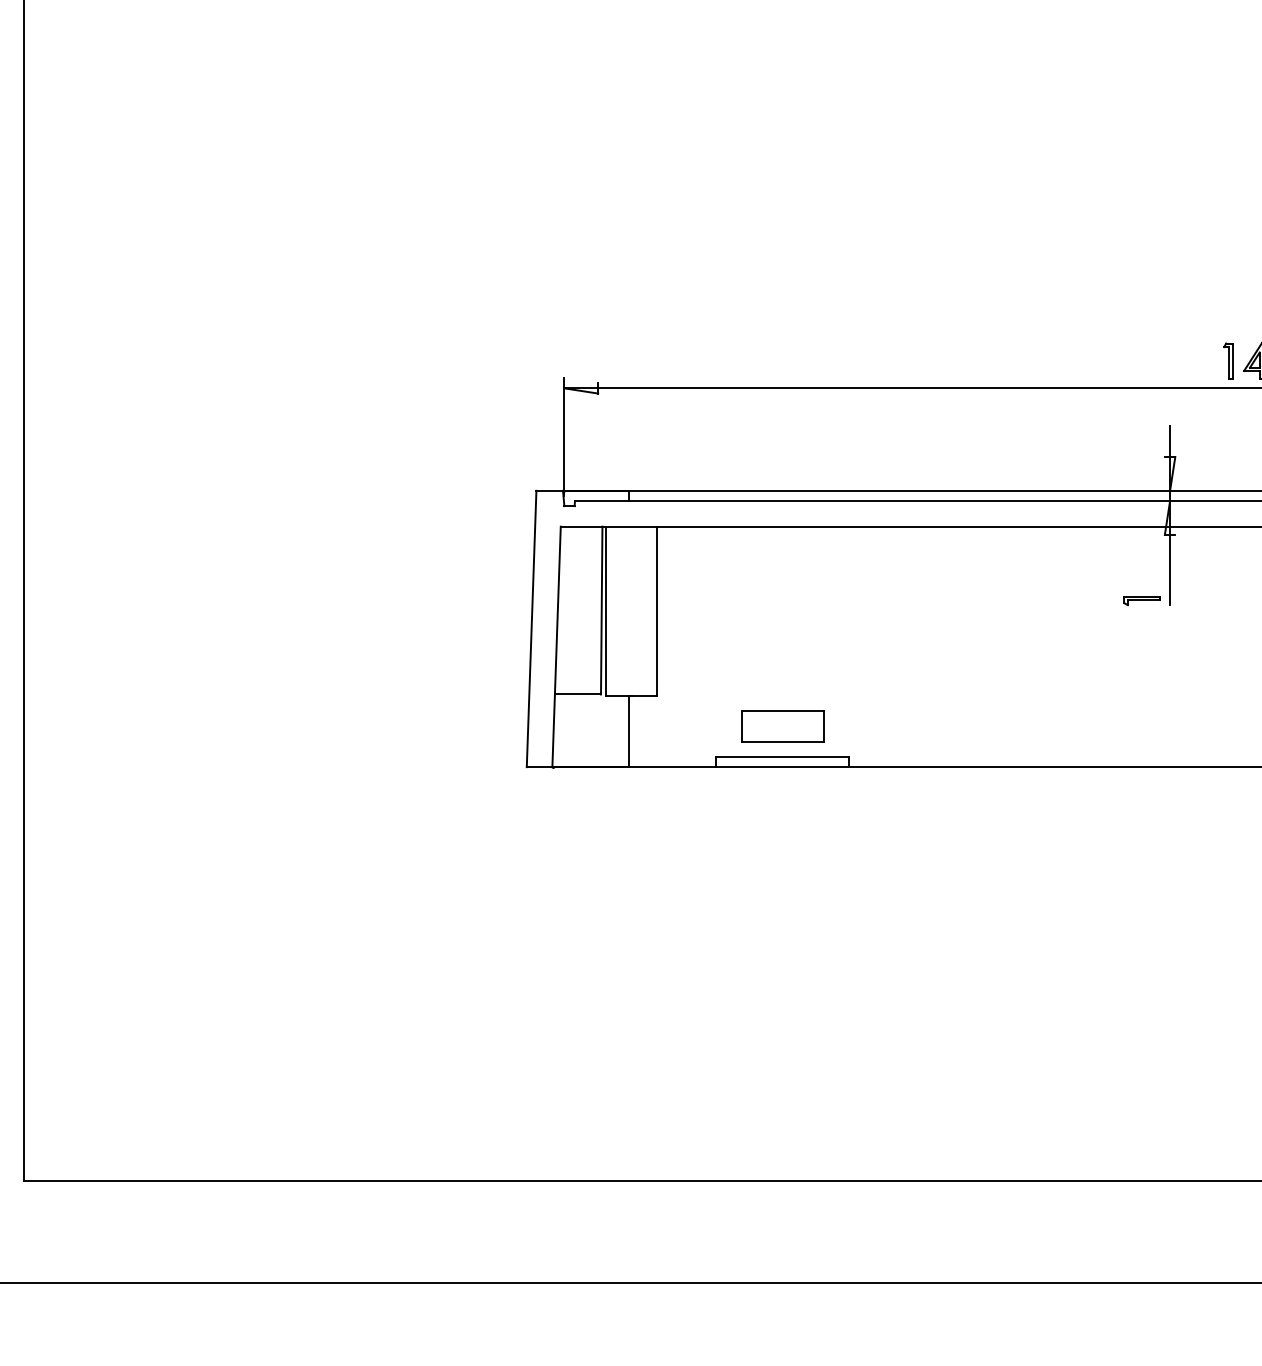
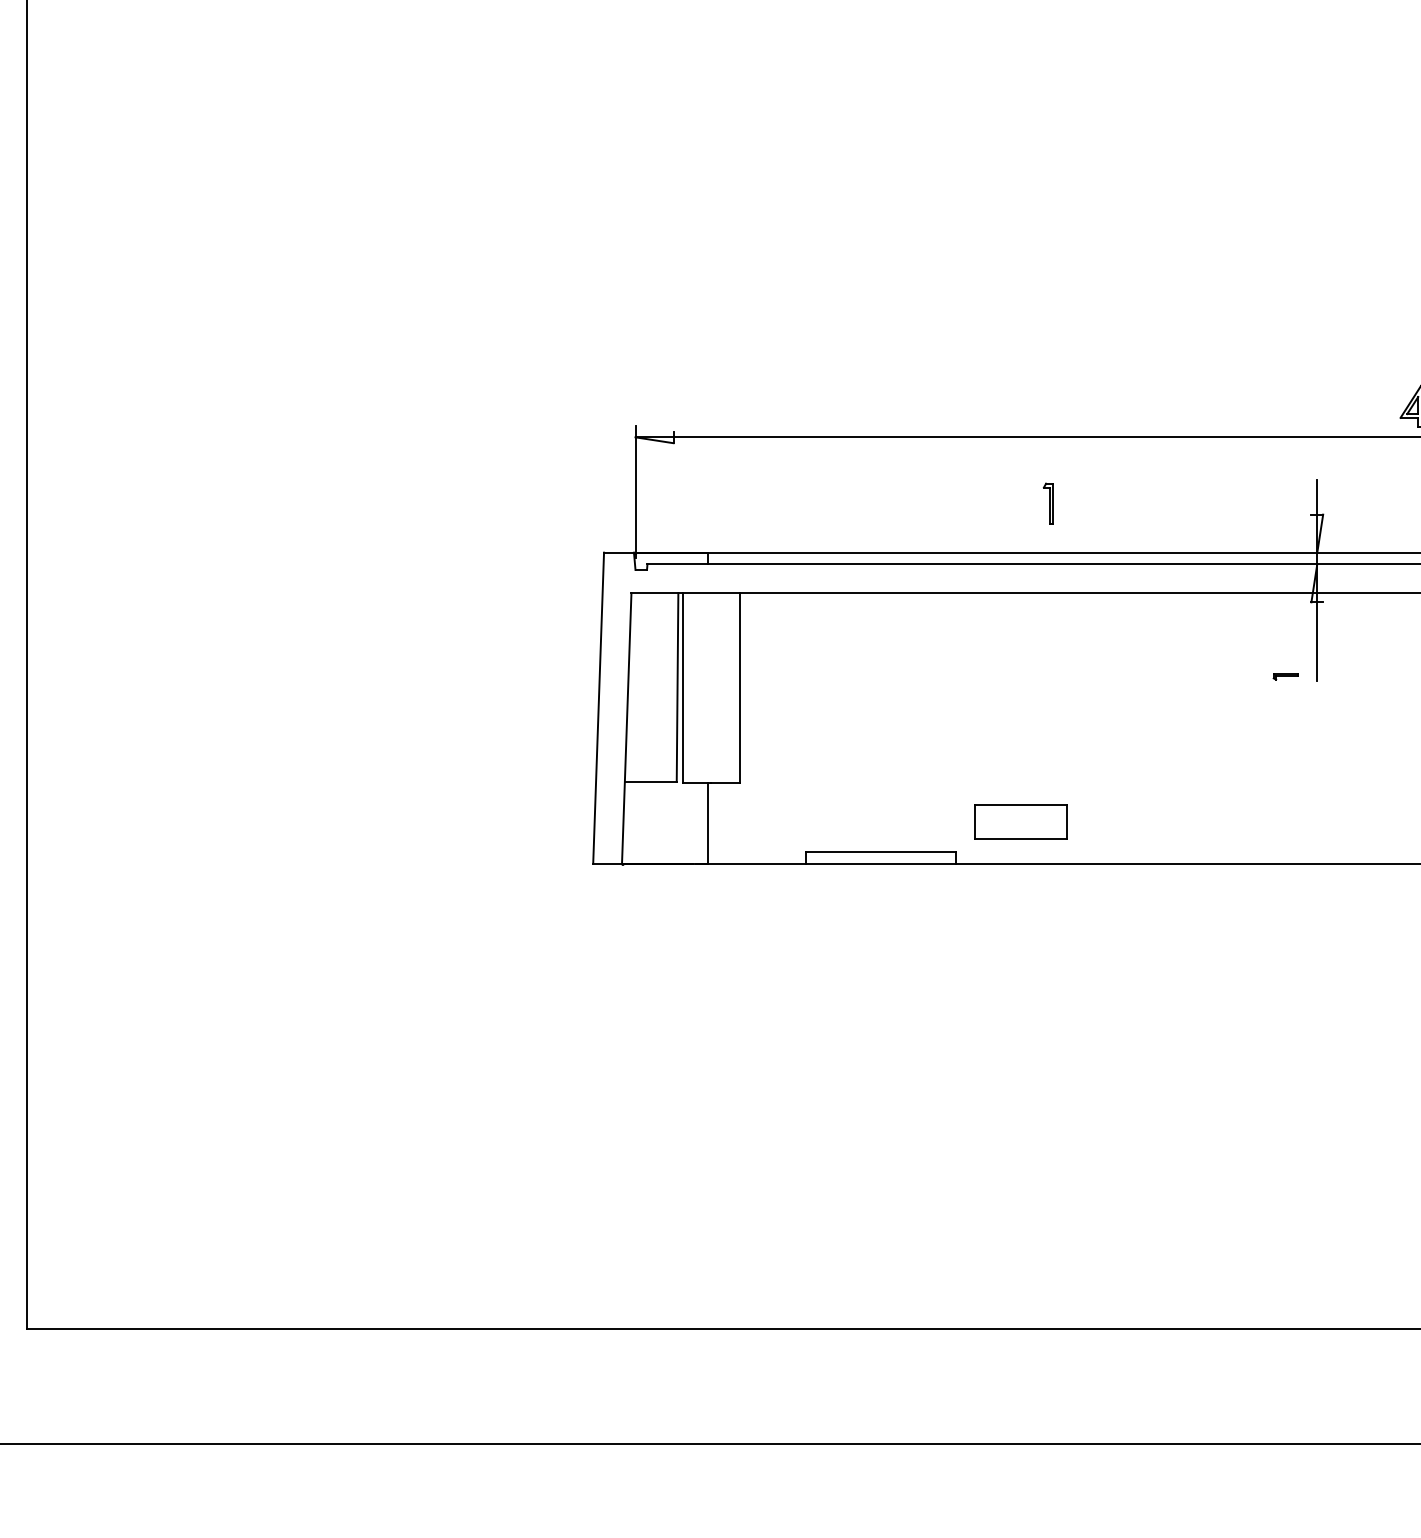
part: (1228, 360) -> (1048, 502), moved
part: (1141, 601) -> (1285, 677), size x0.6
part: (782, 726) -> (1020, 822), moved

